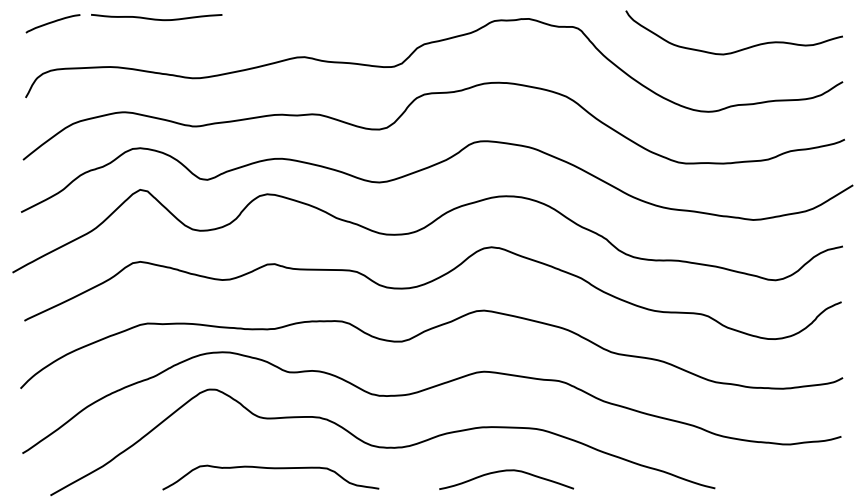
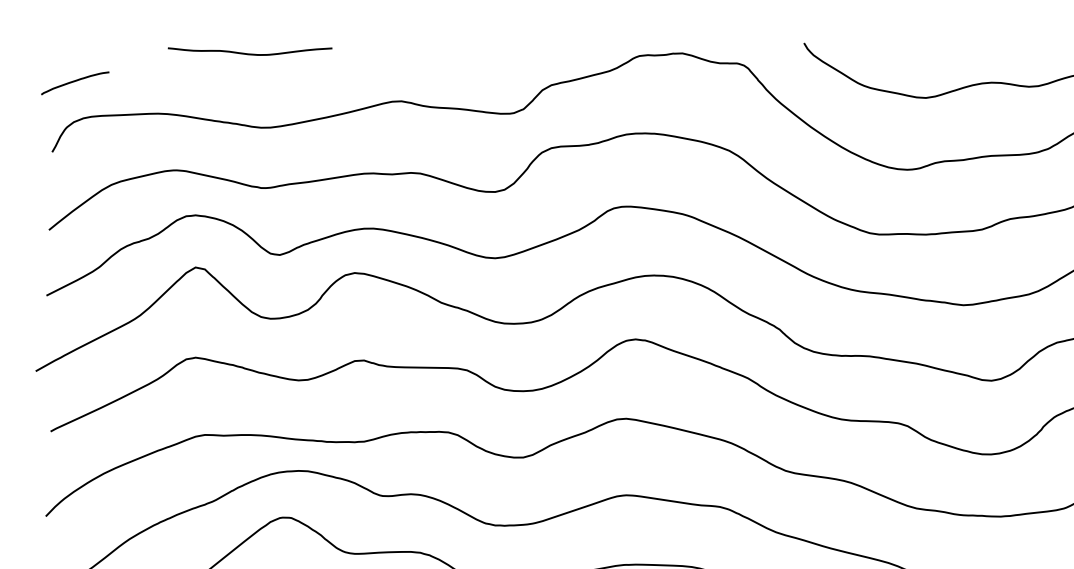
curve: (156, 18) -> (249, 52), moved
curve: (52, 23) -> (74, 82), moved

